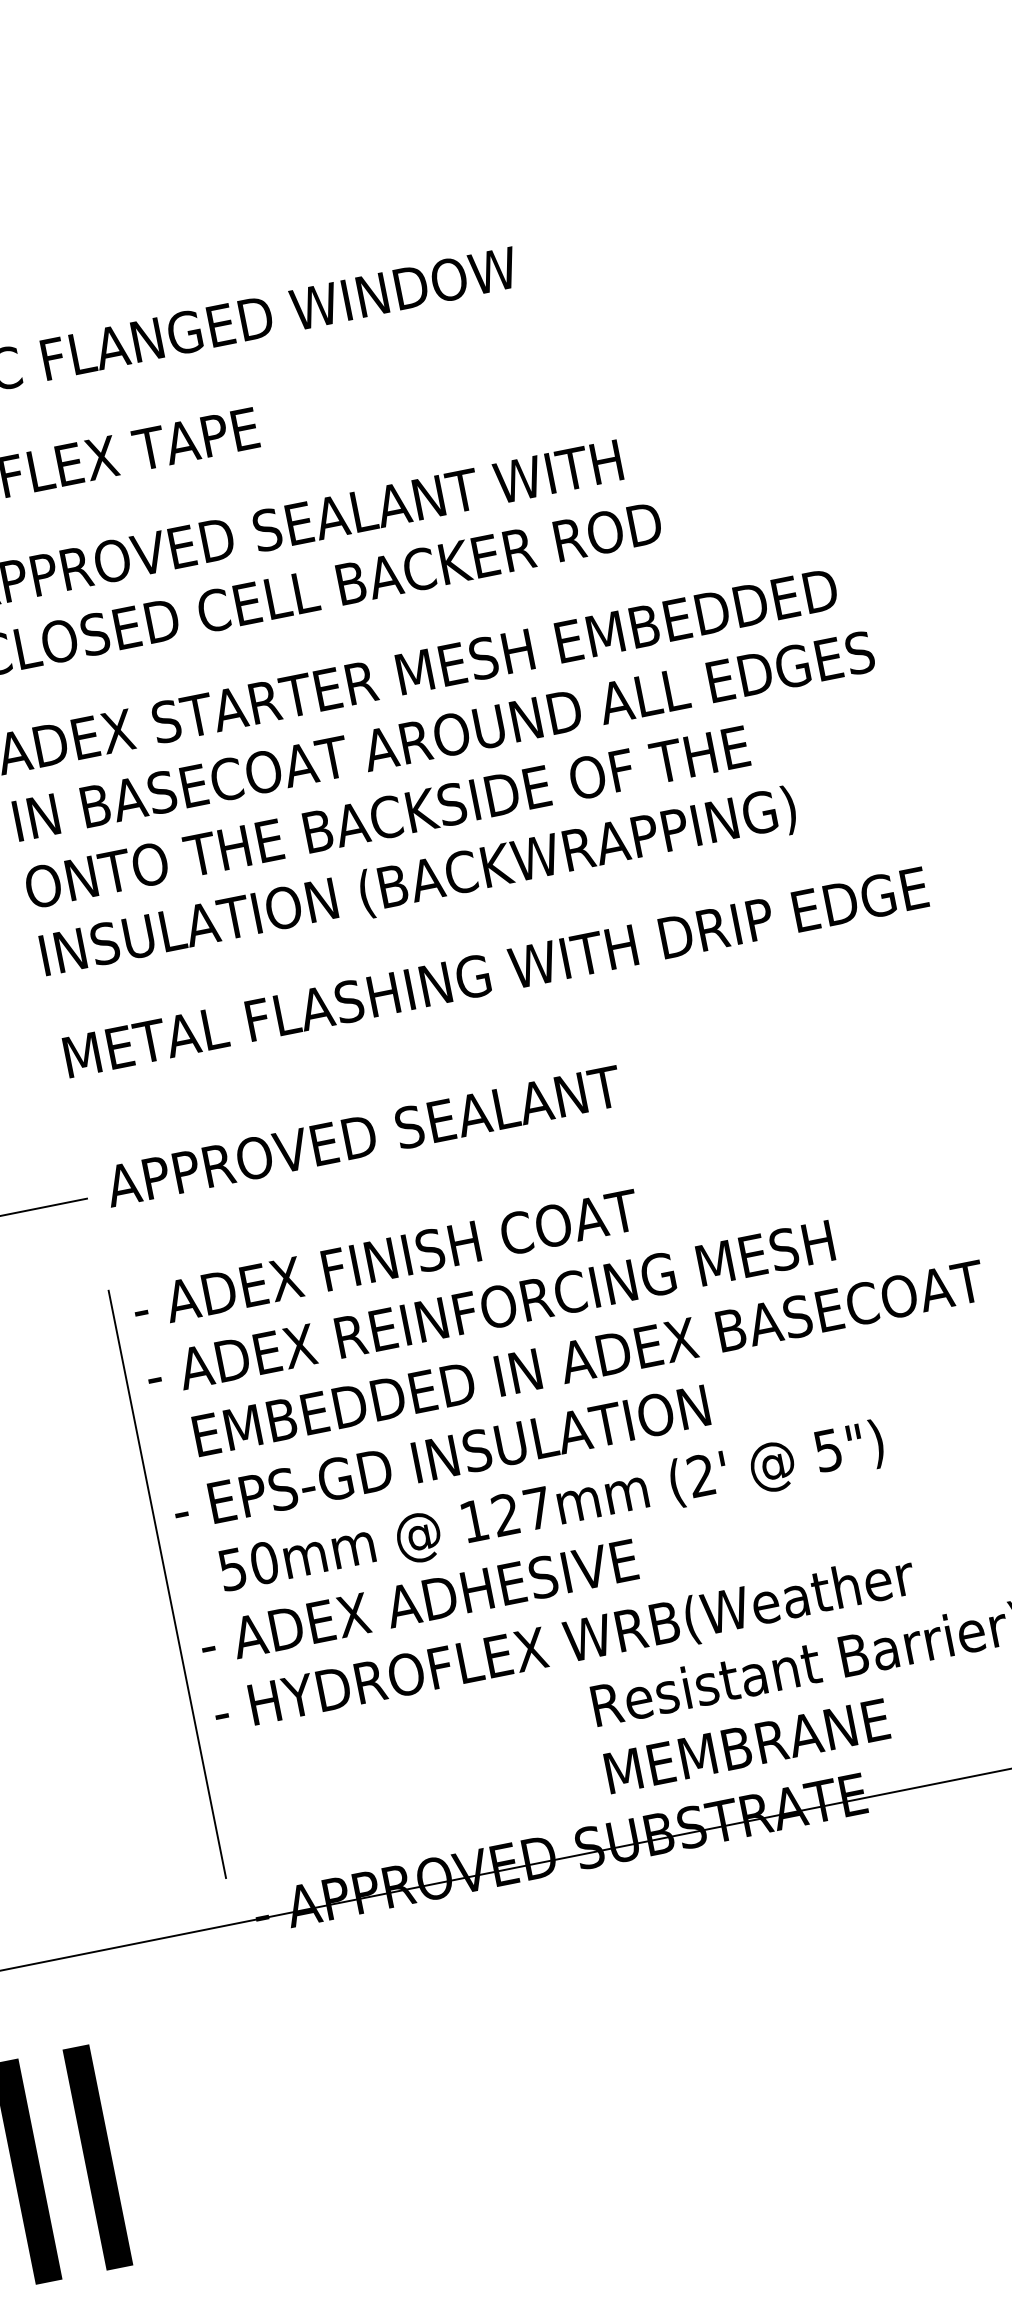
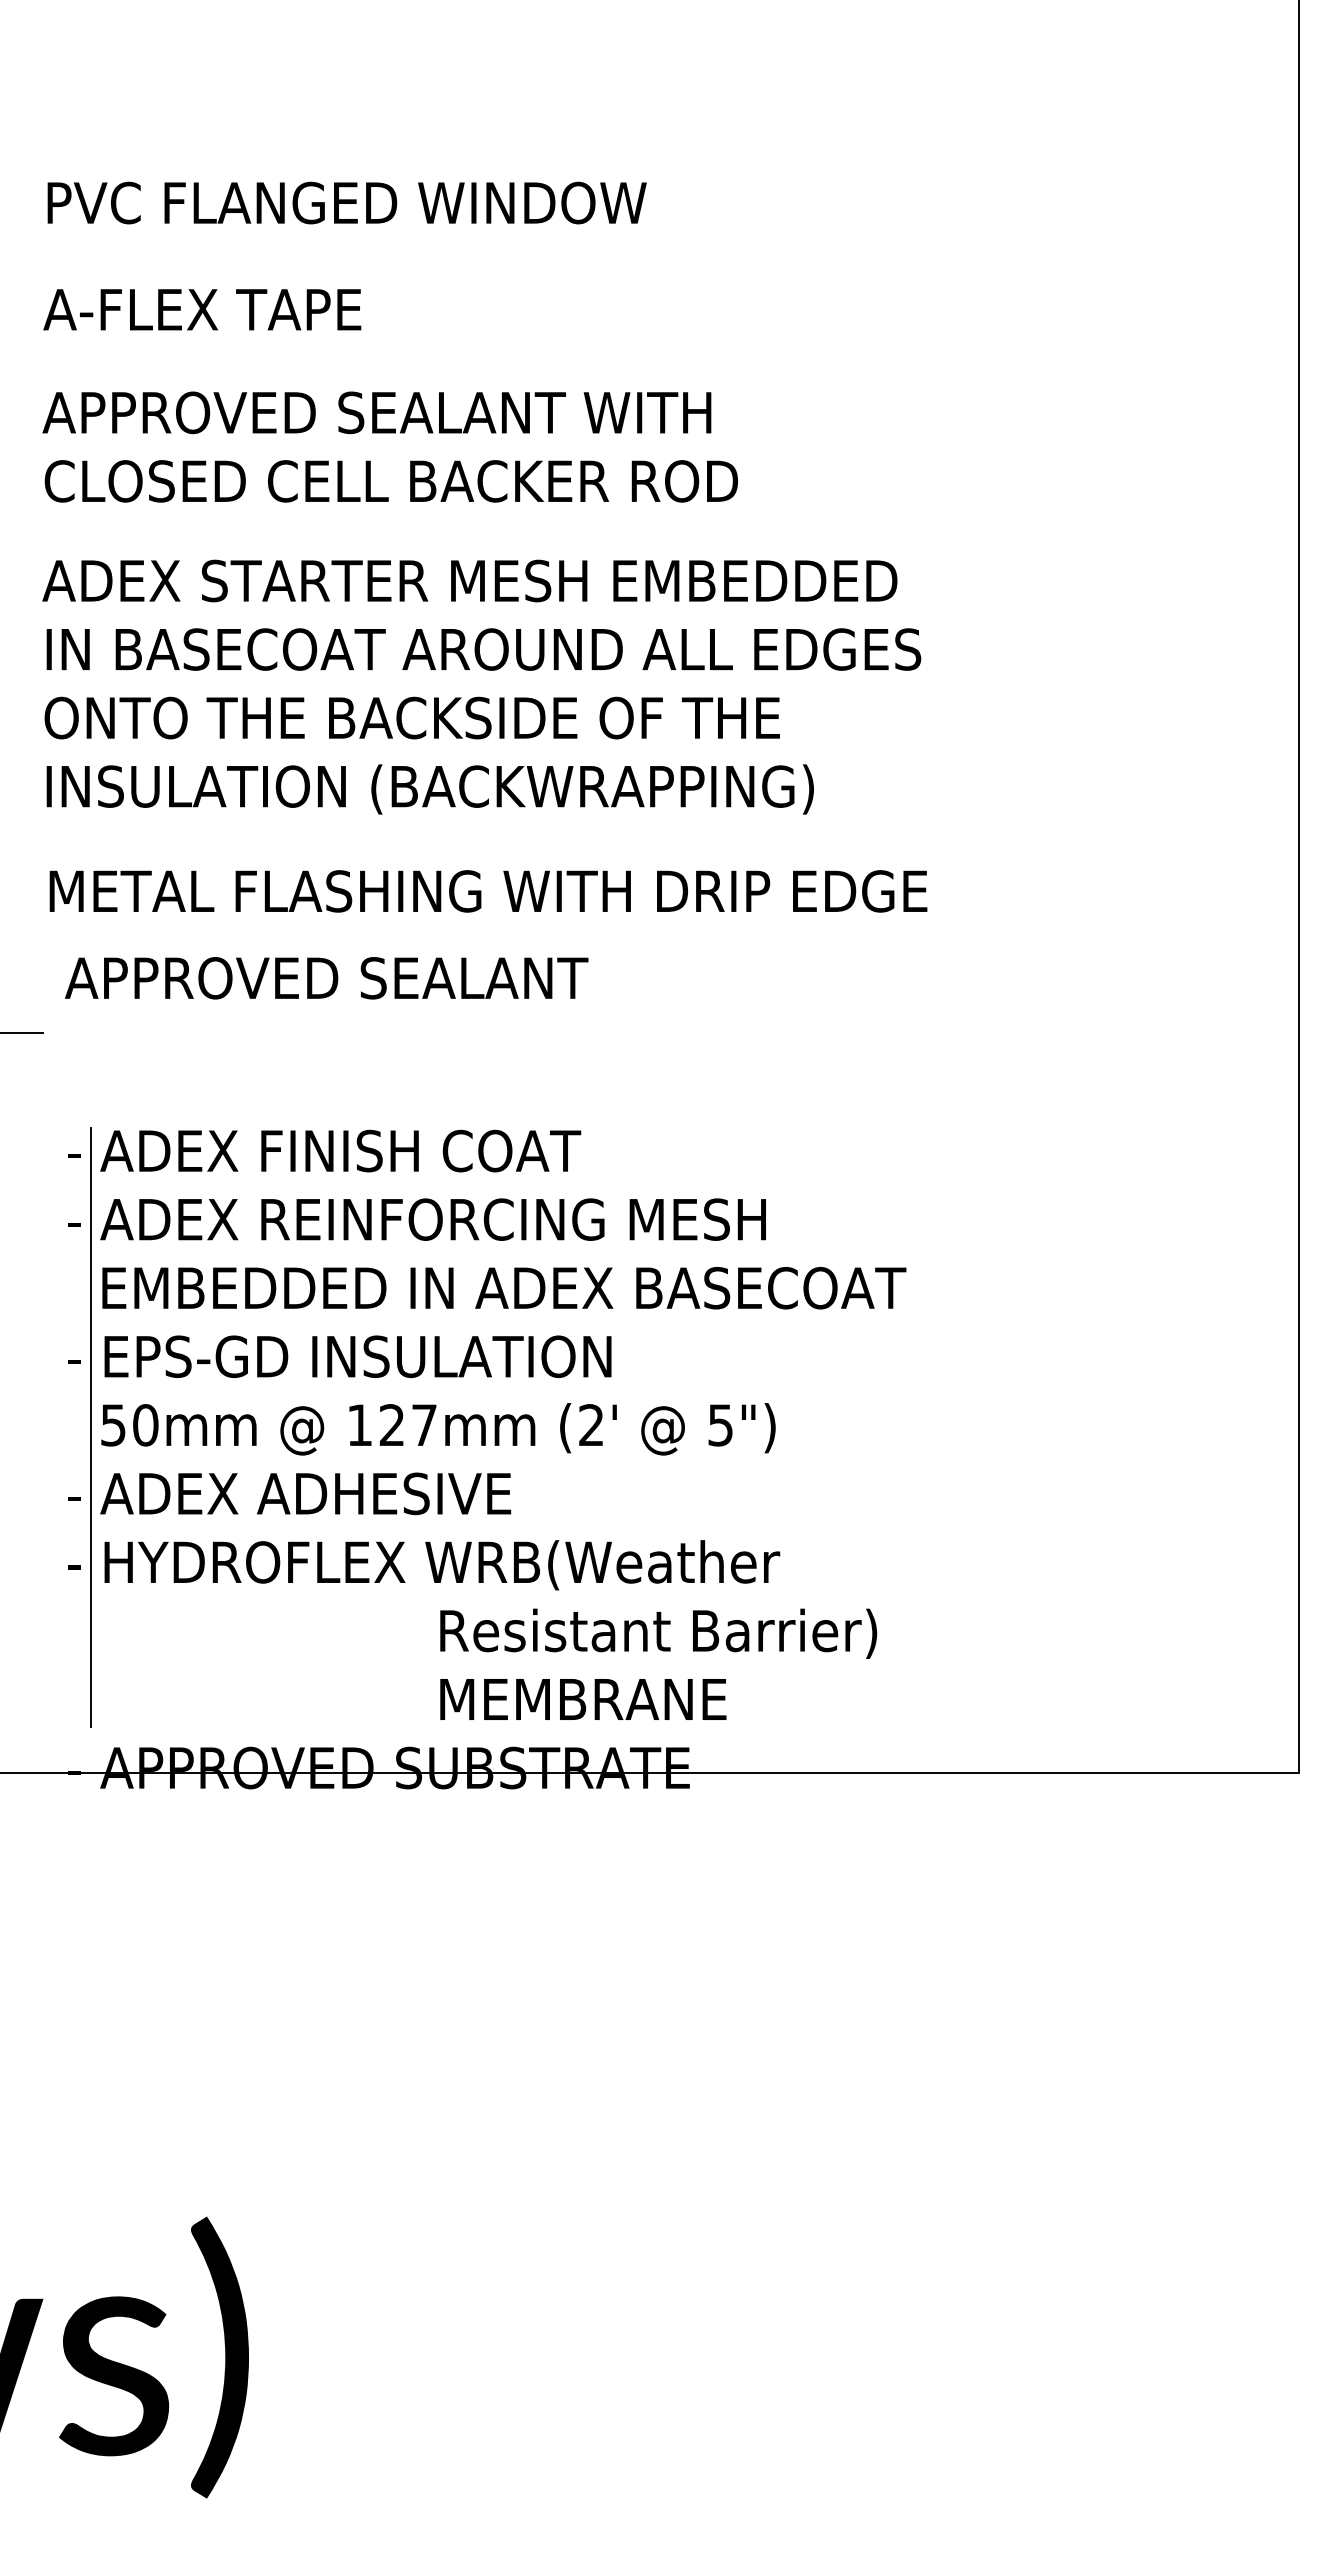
text: (363, 1136) -> (326, 978), moved
line: (166, 1584) -> (90, 1427), moved

